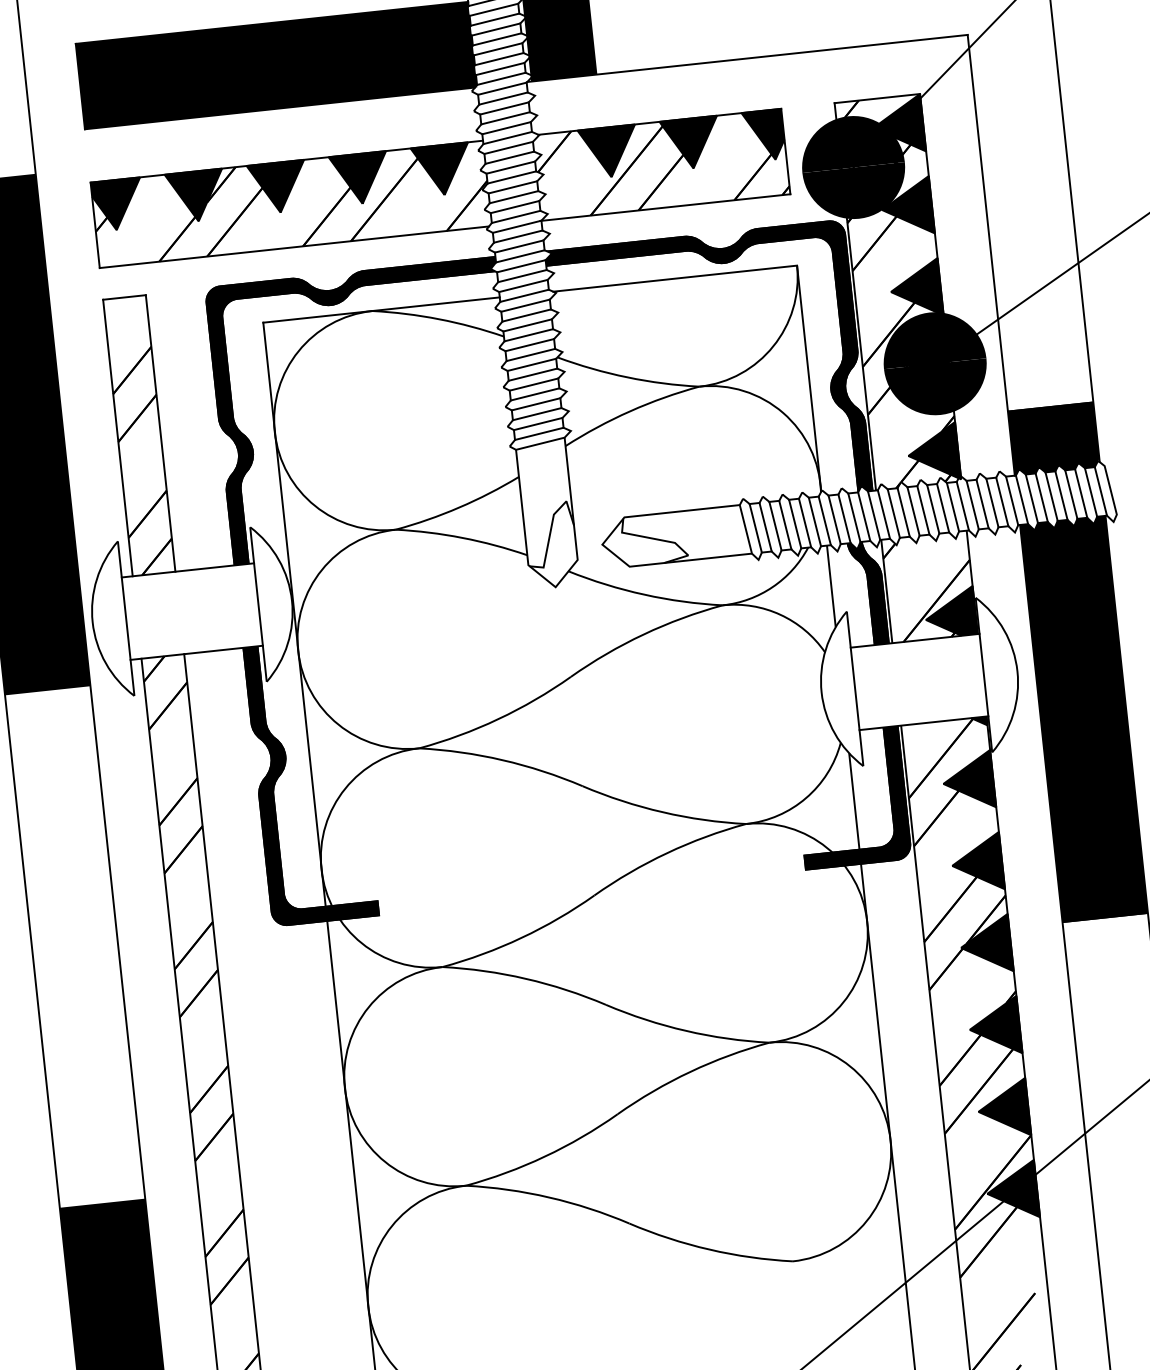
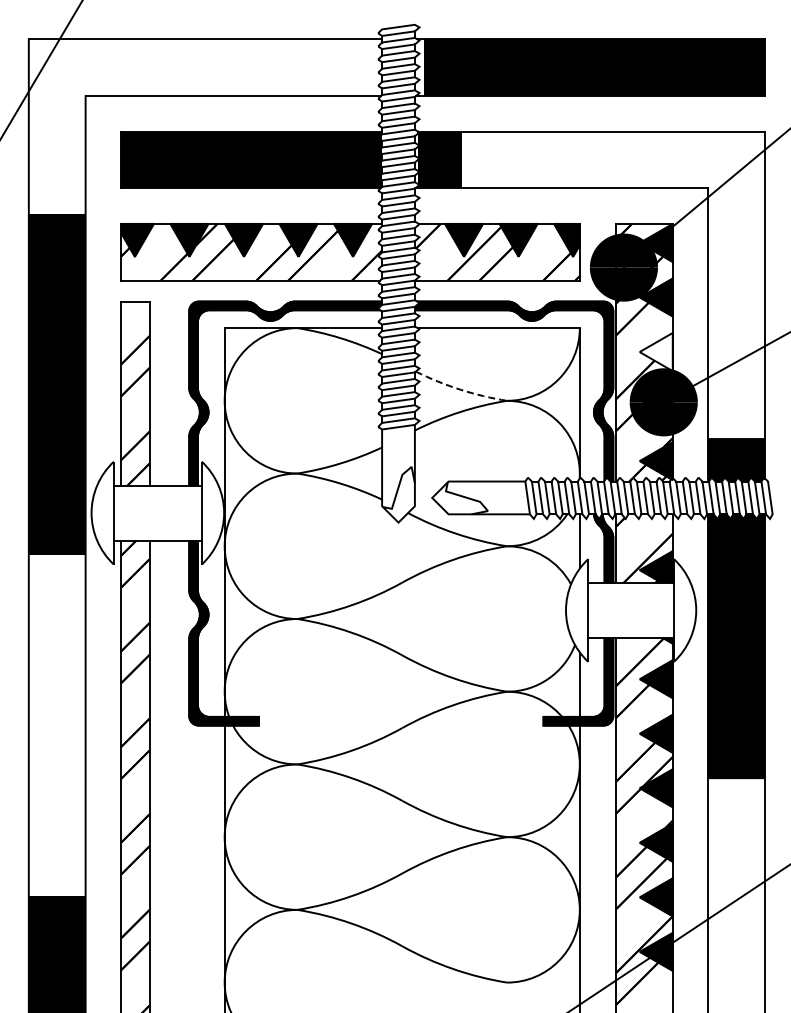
fill: (914, 288) -> (655, 351), removed
arc: (627, 377) -> (460, 389), solid -> dashed

